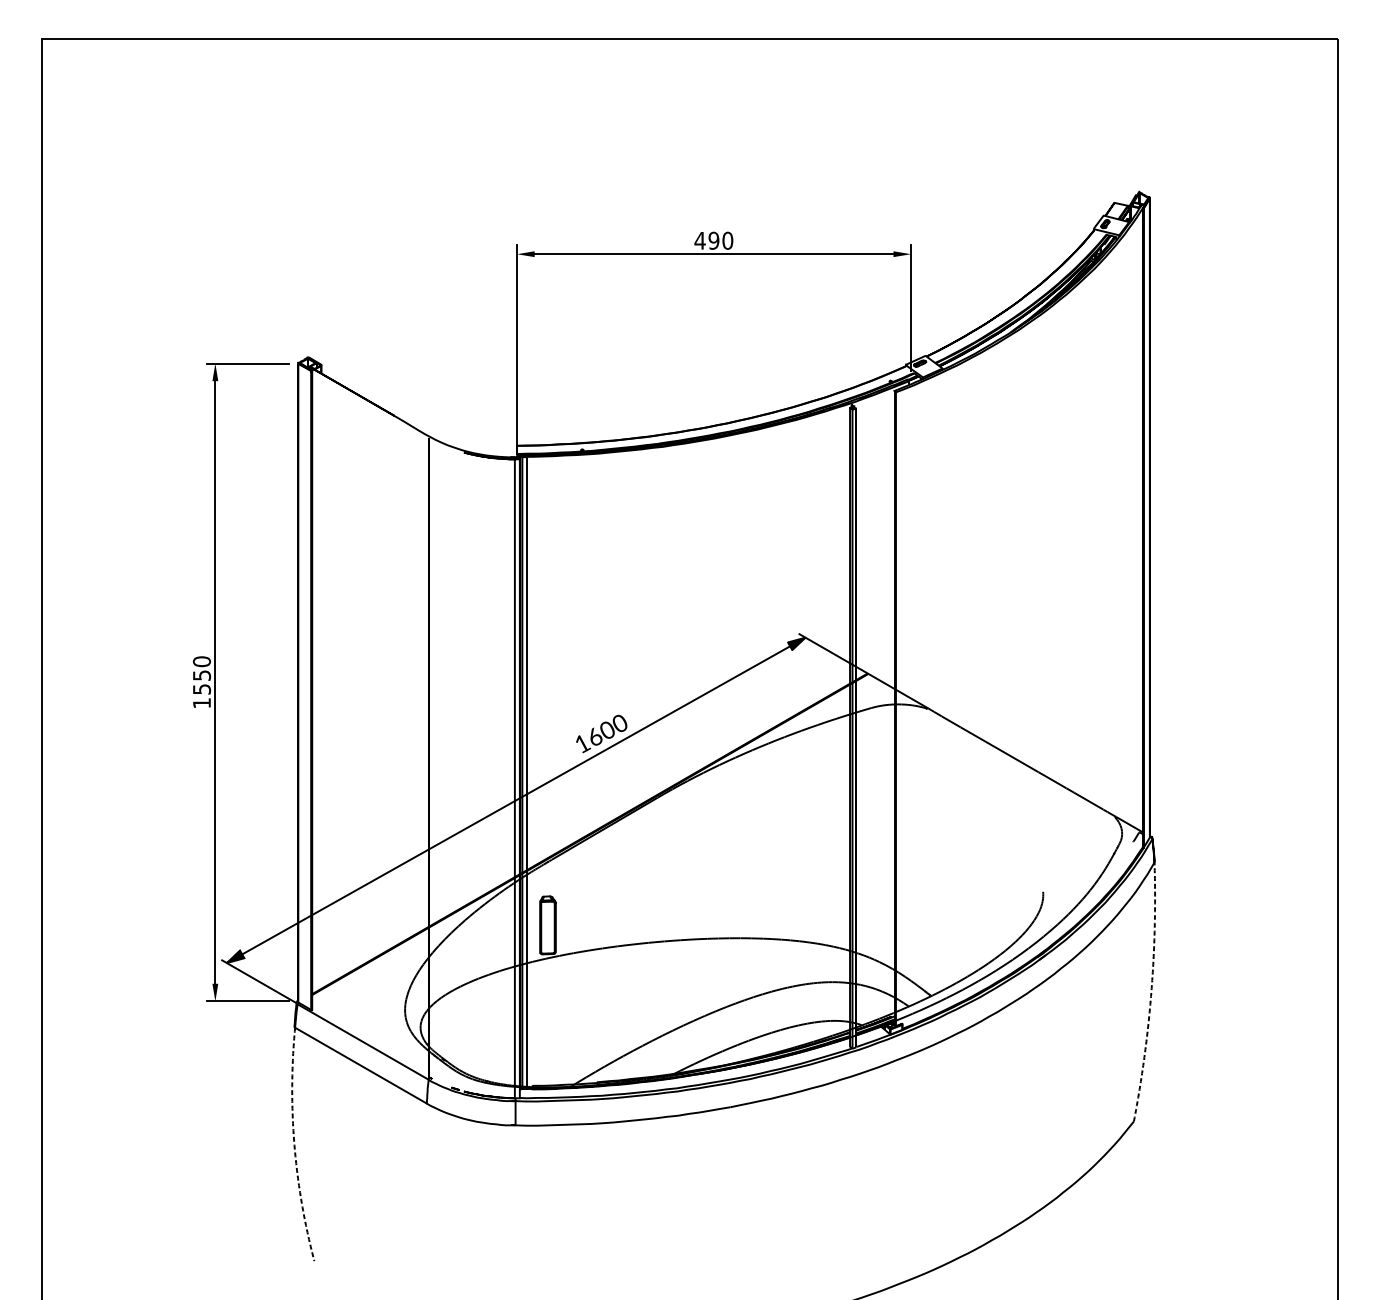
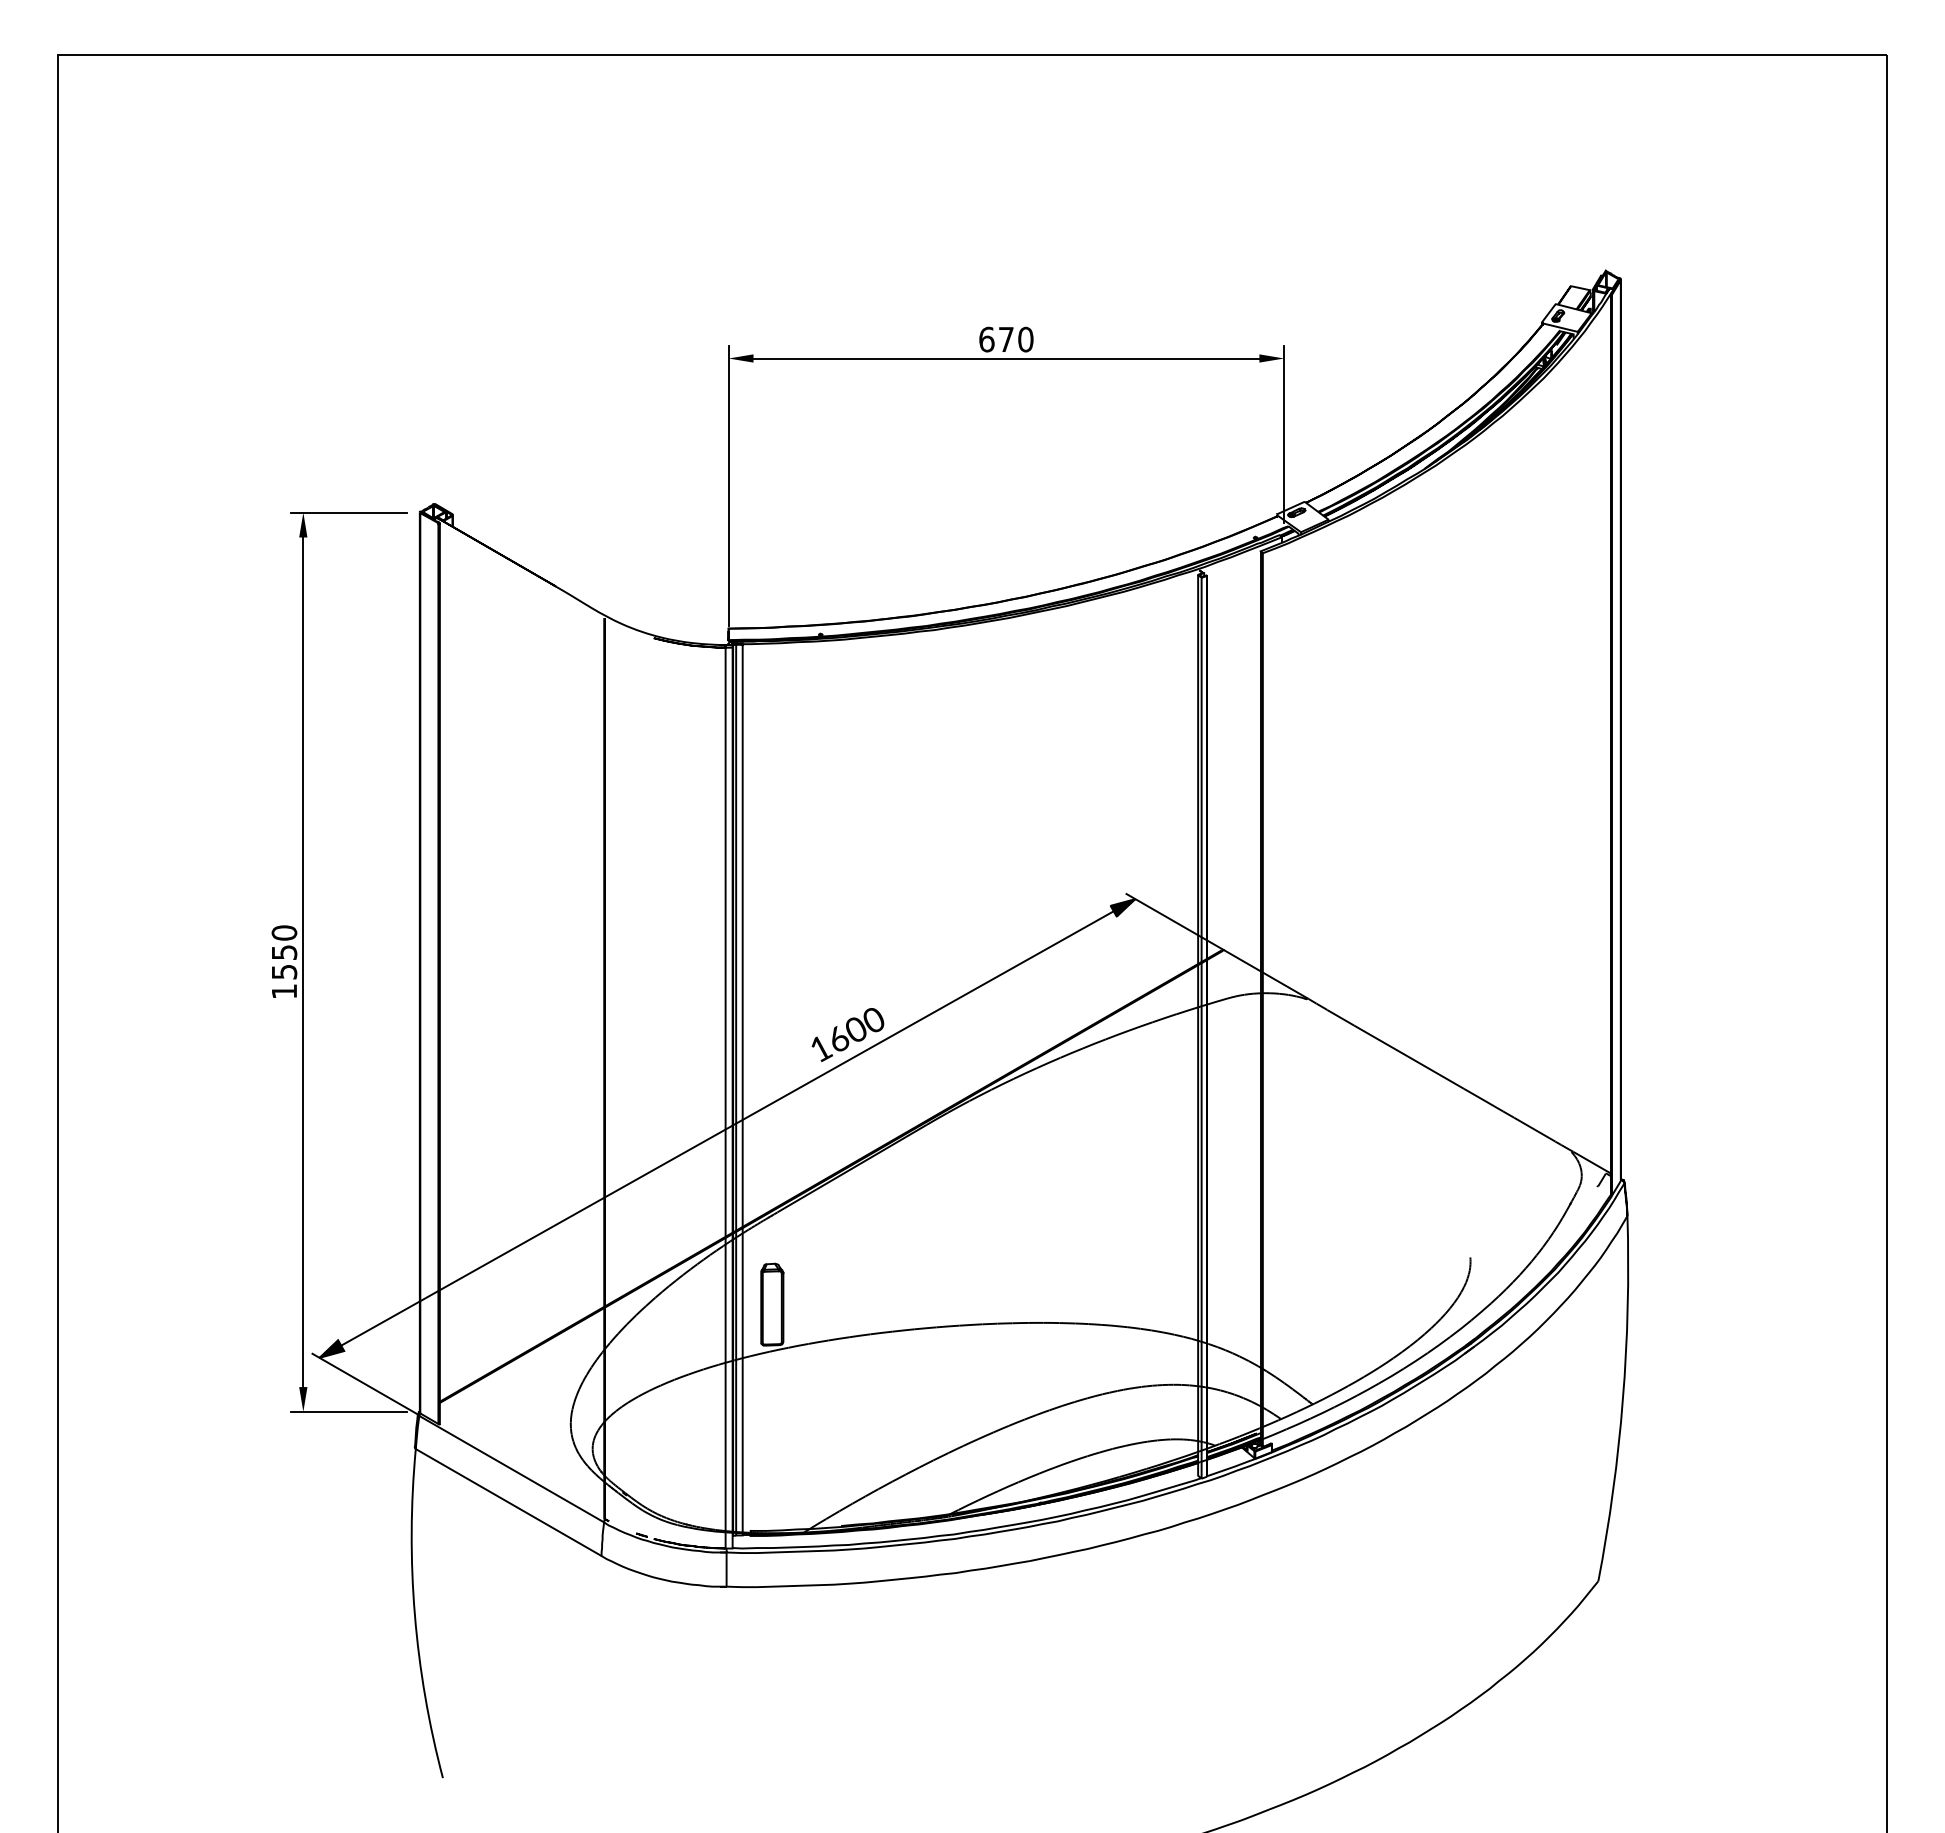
text: (706, 240) -> (995, 339), 490 -> 670
arc: (1151, 992) -> (1622, 1399), dashed -> solid
arc: (294, 1145) -> (414, 1614), dashed -> solid

